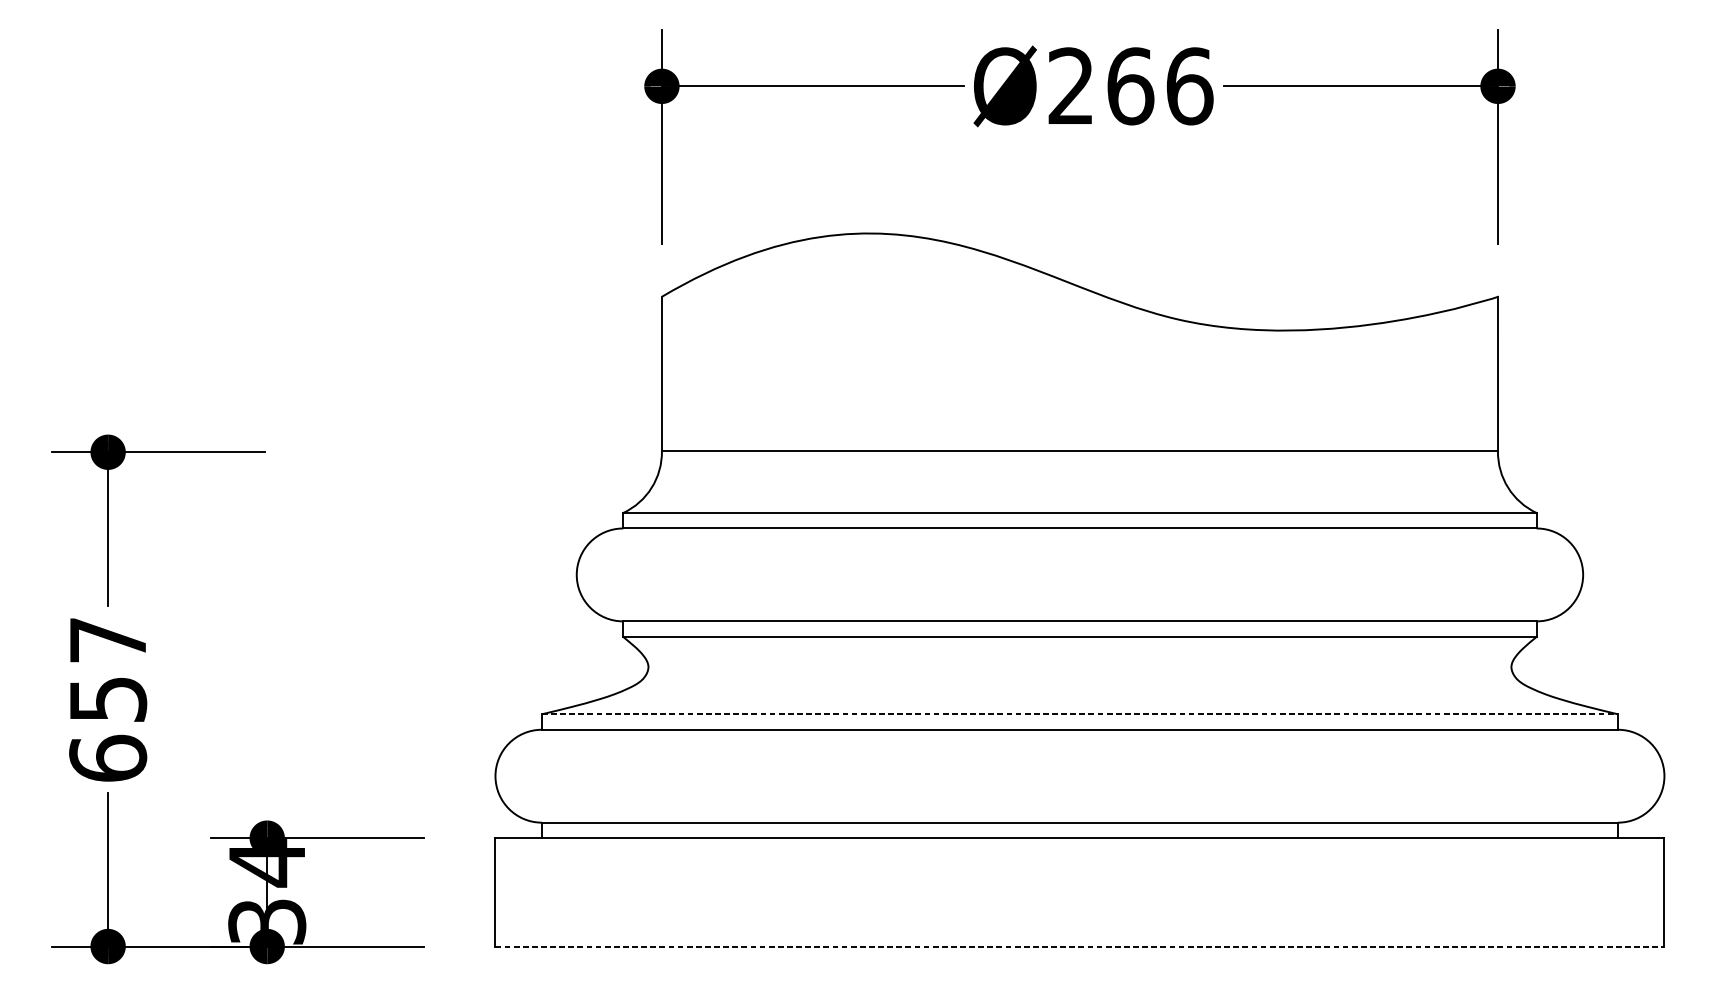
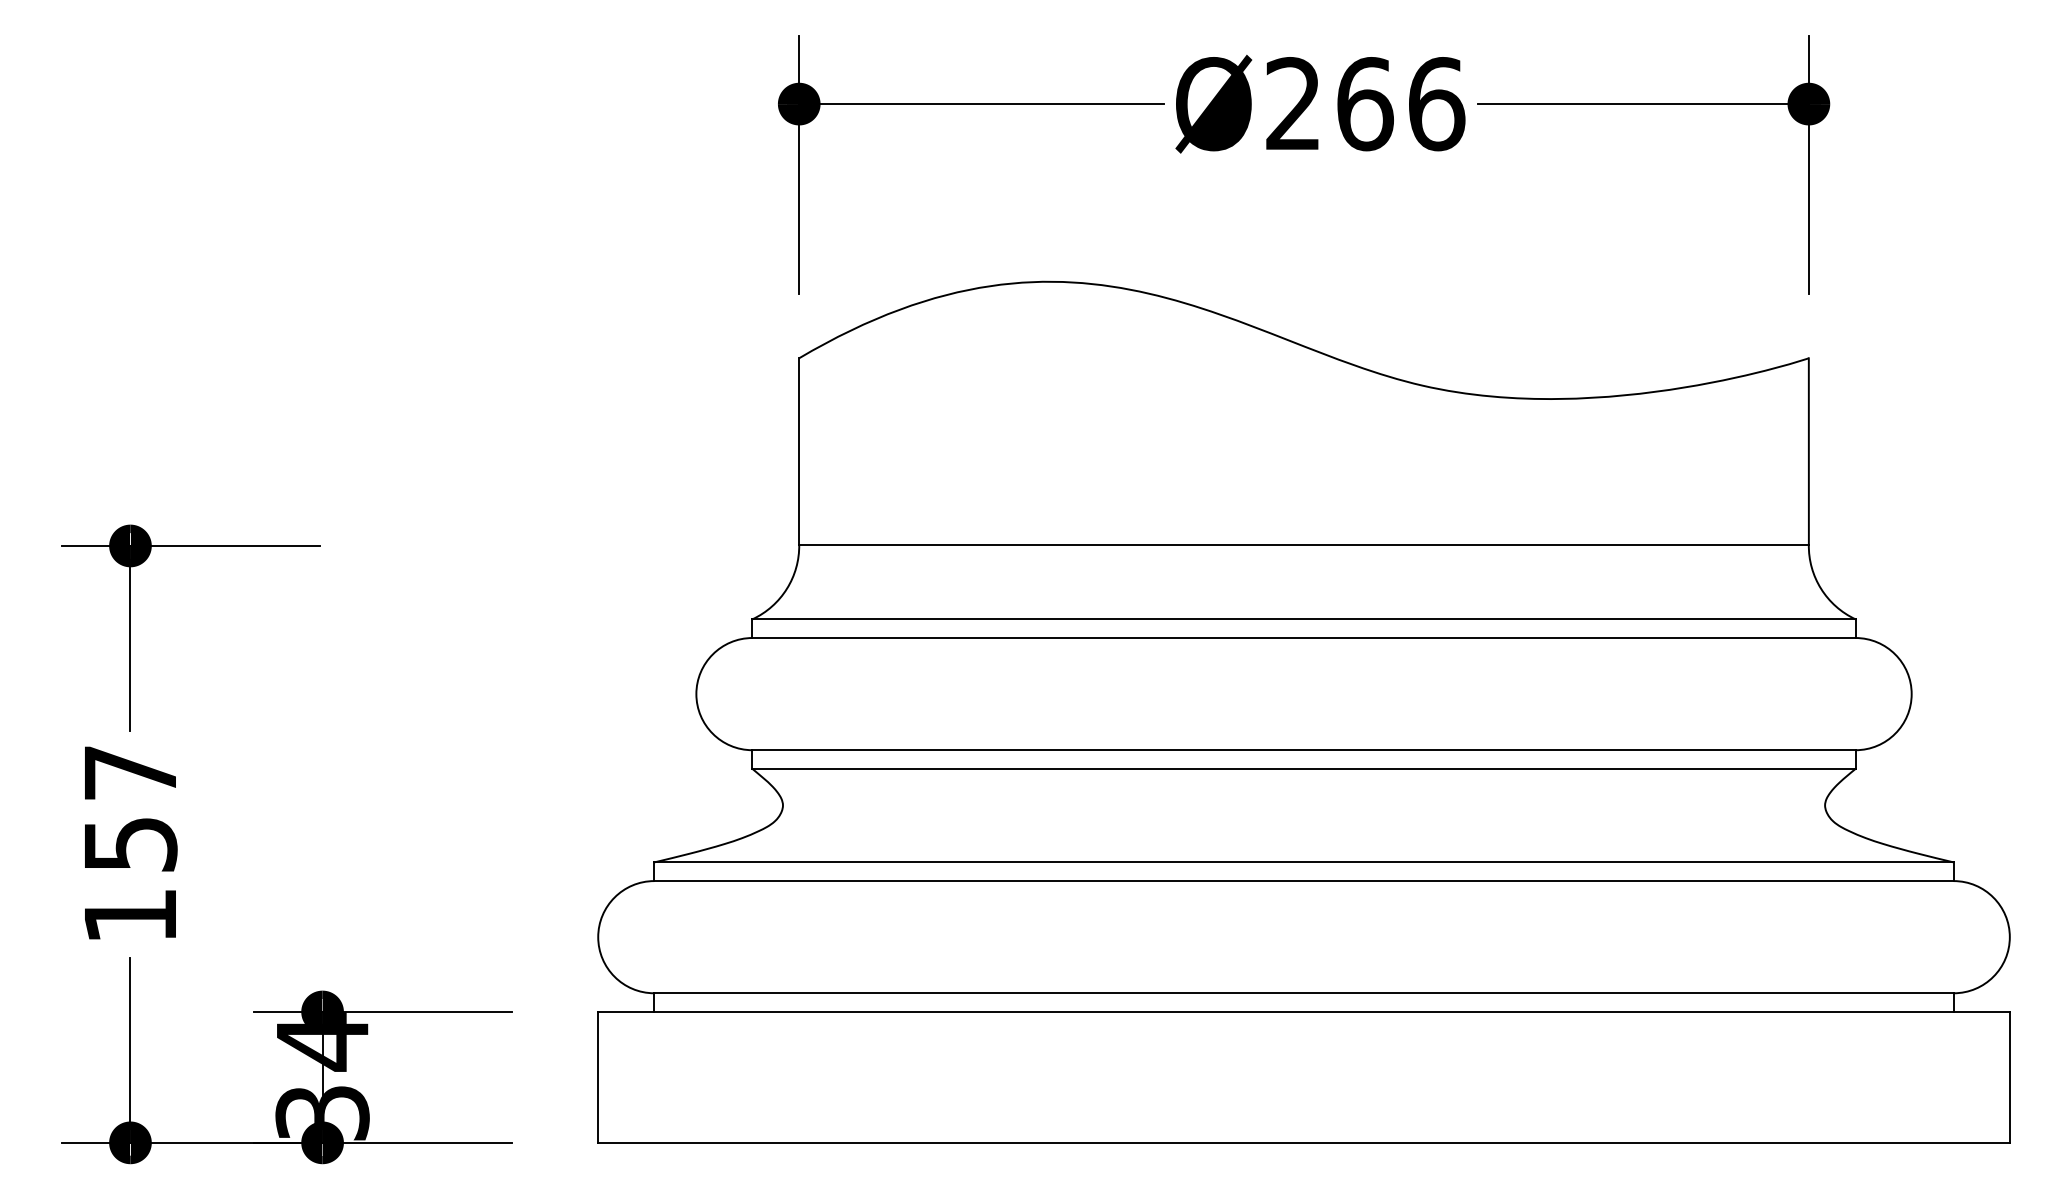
line: (1080, 714) -> (1304, 862), dashed -> solid
text: (108, 758) -> (130, 915), 657 -> 157
line: (1080, 946) -> (1304, 1142), dashed -> solid

